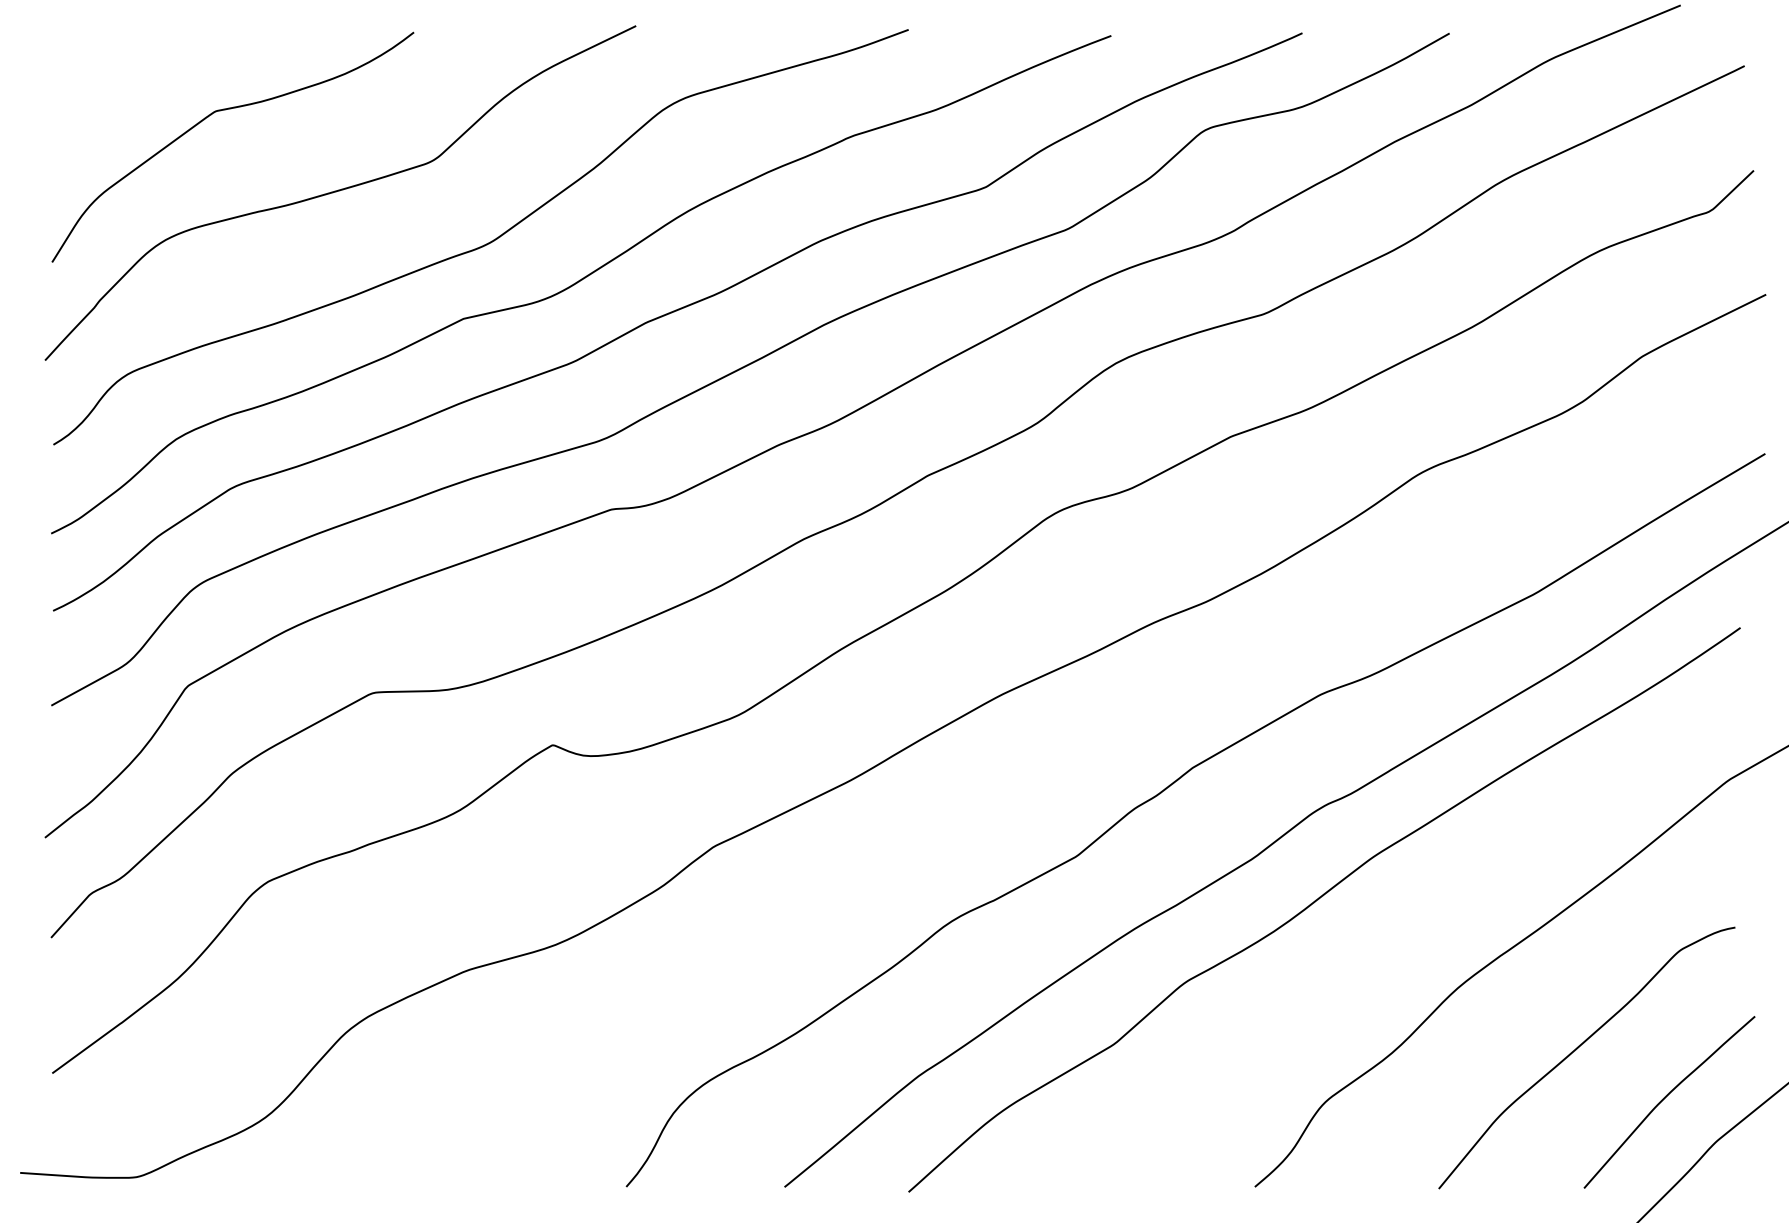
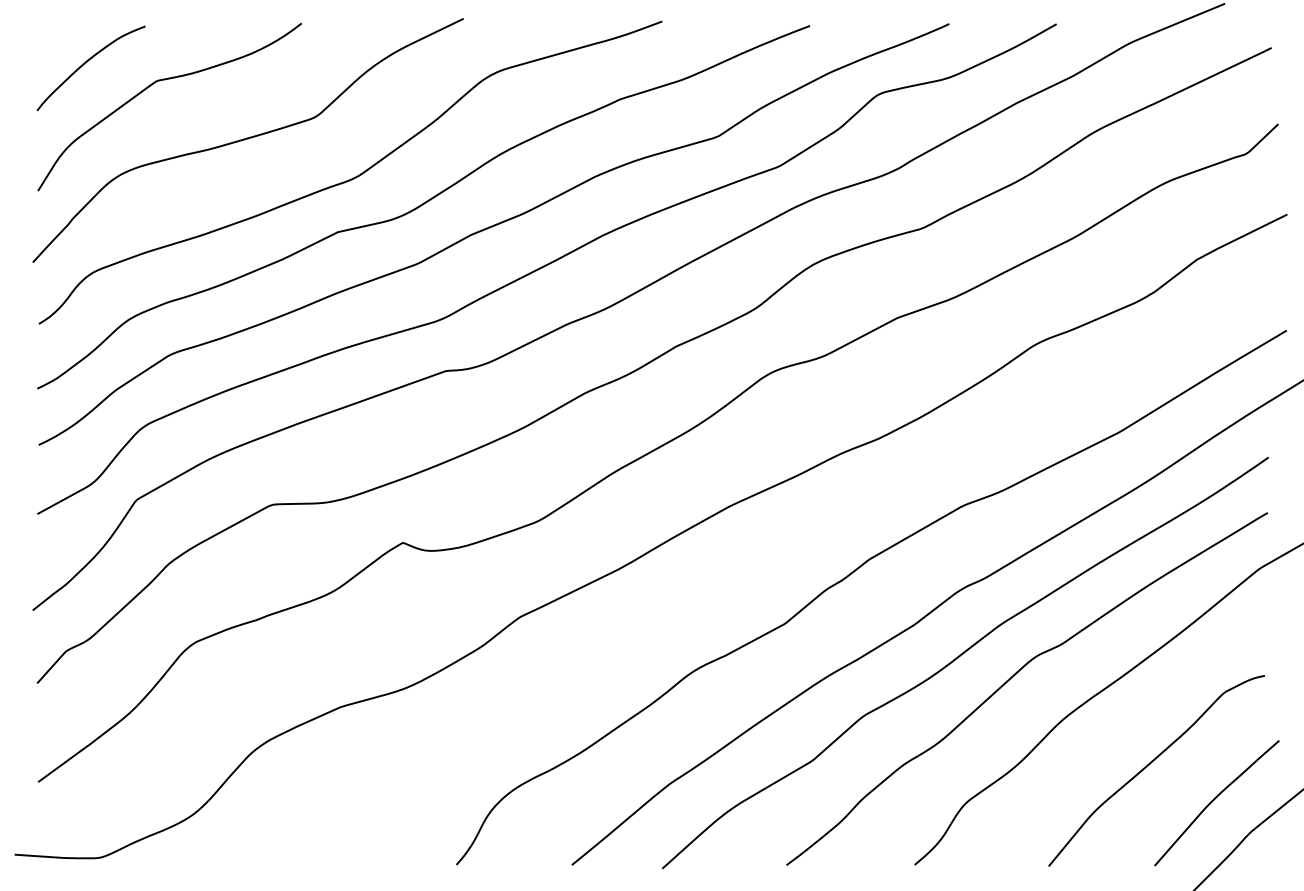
curve: (118, 86) -> (86, 62), added
curve: (1393, 926) -> (1015, 675), added

